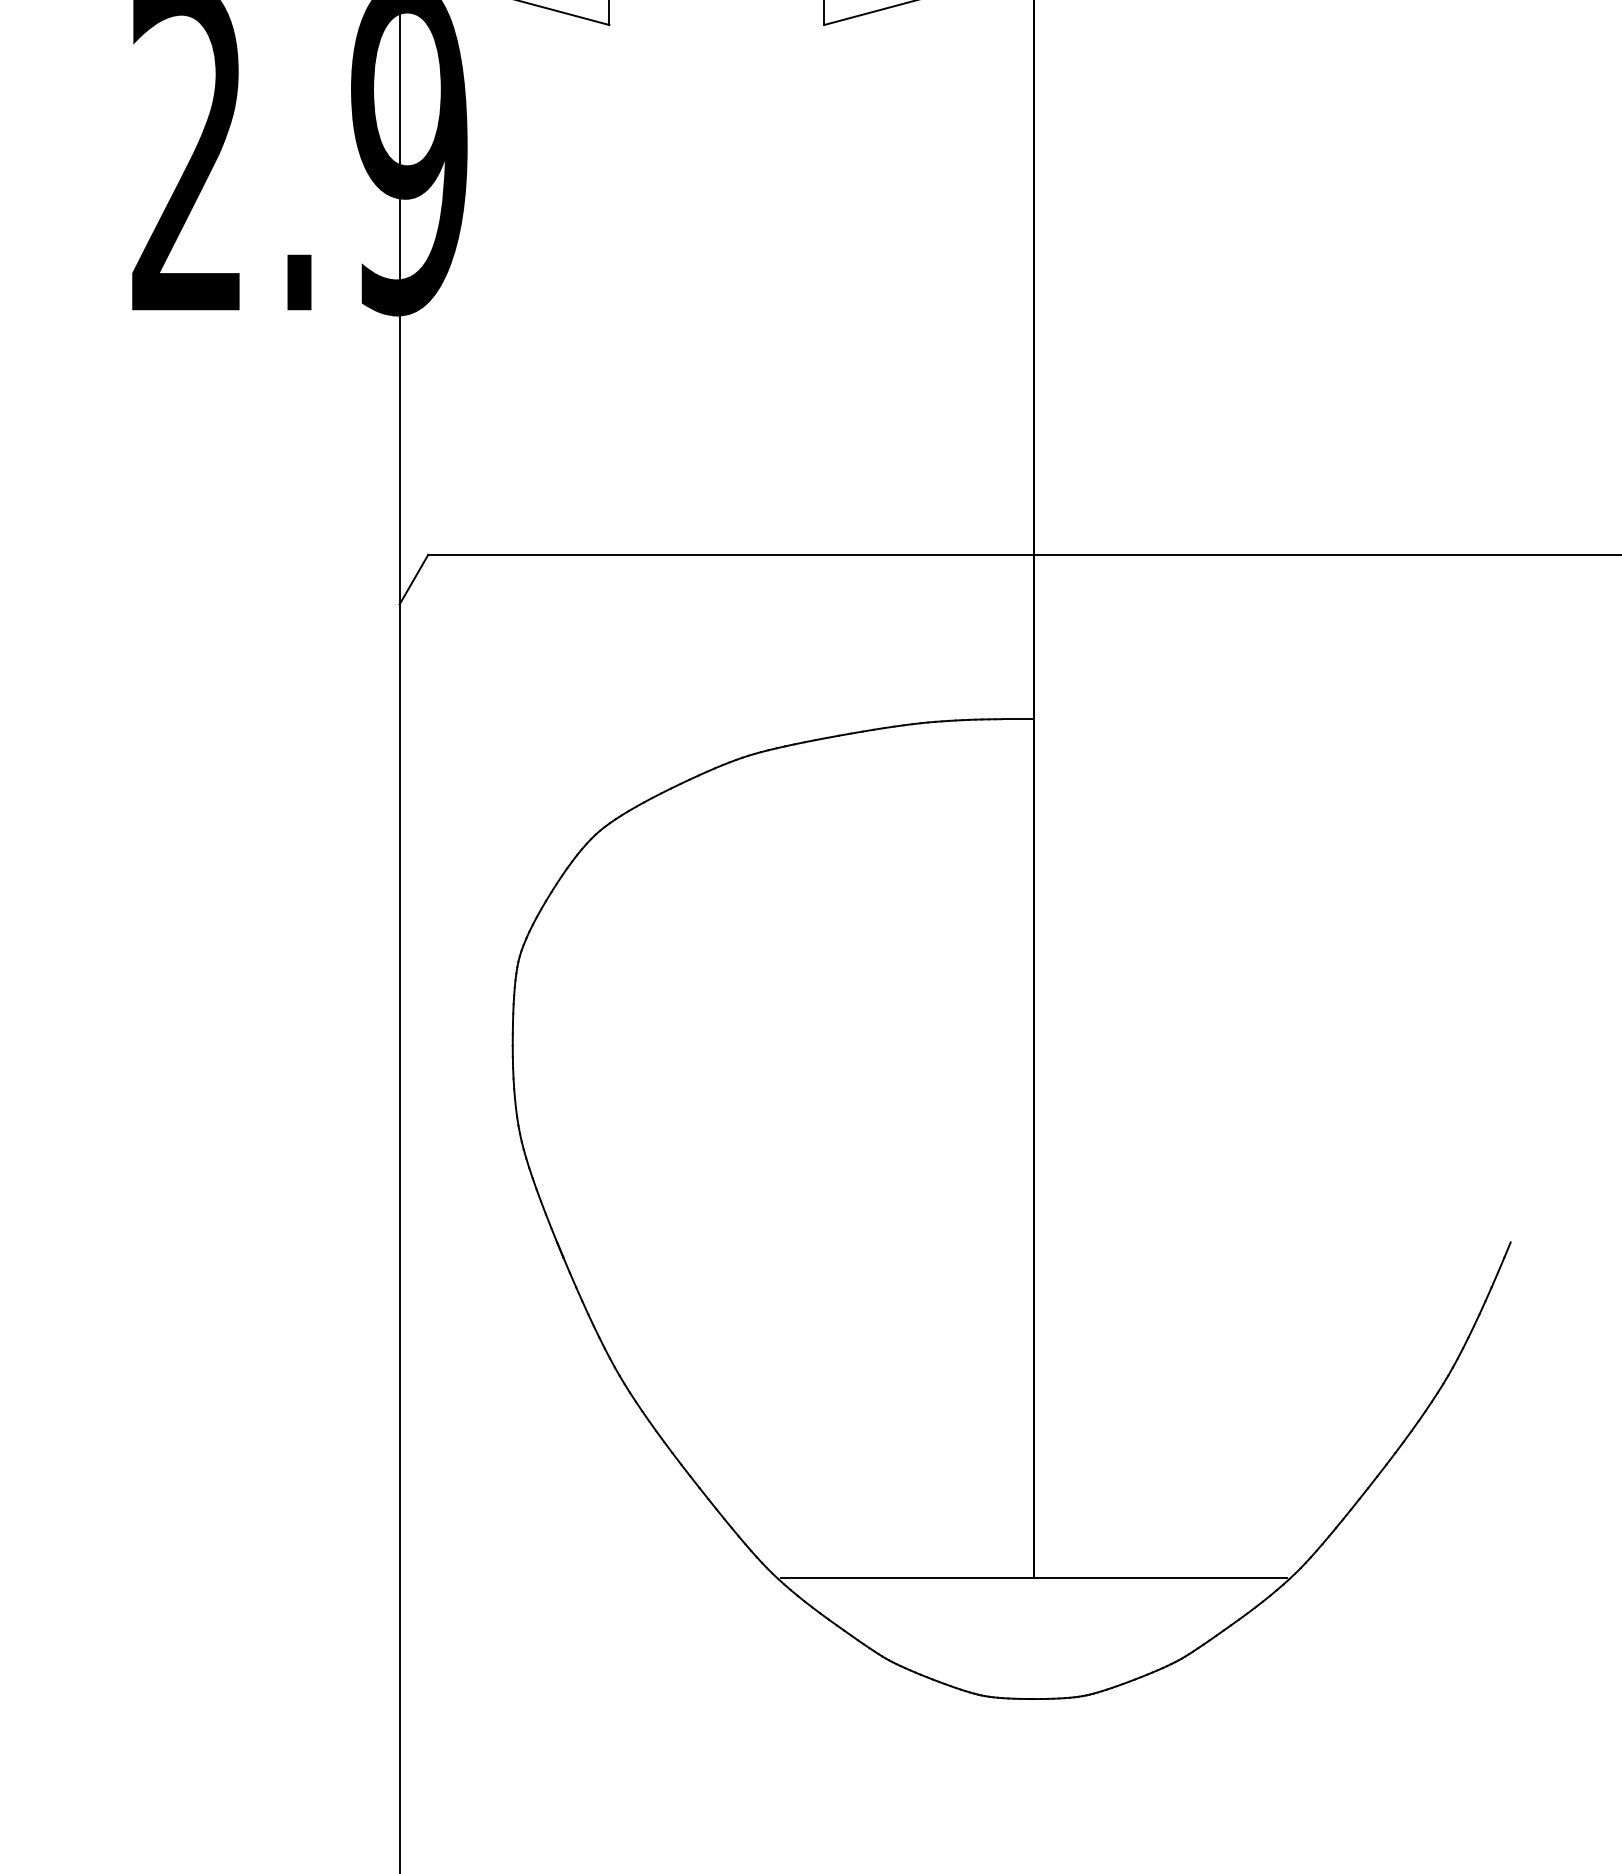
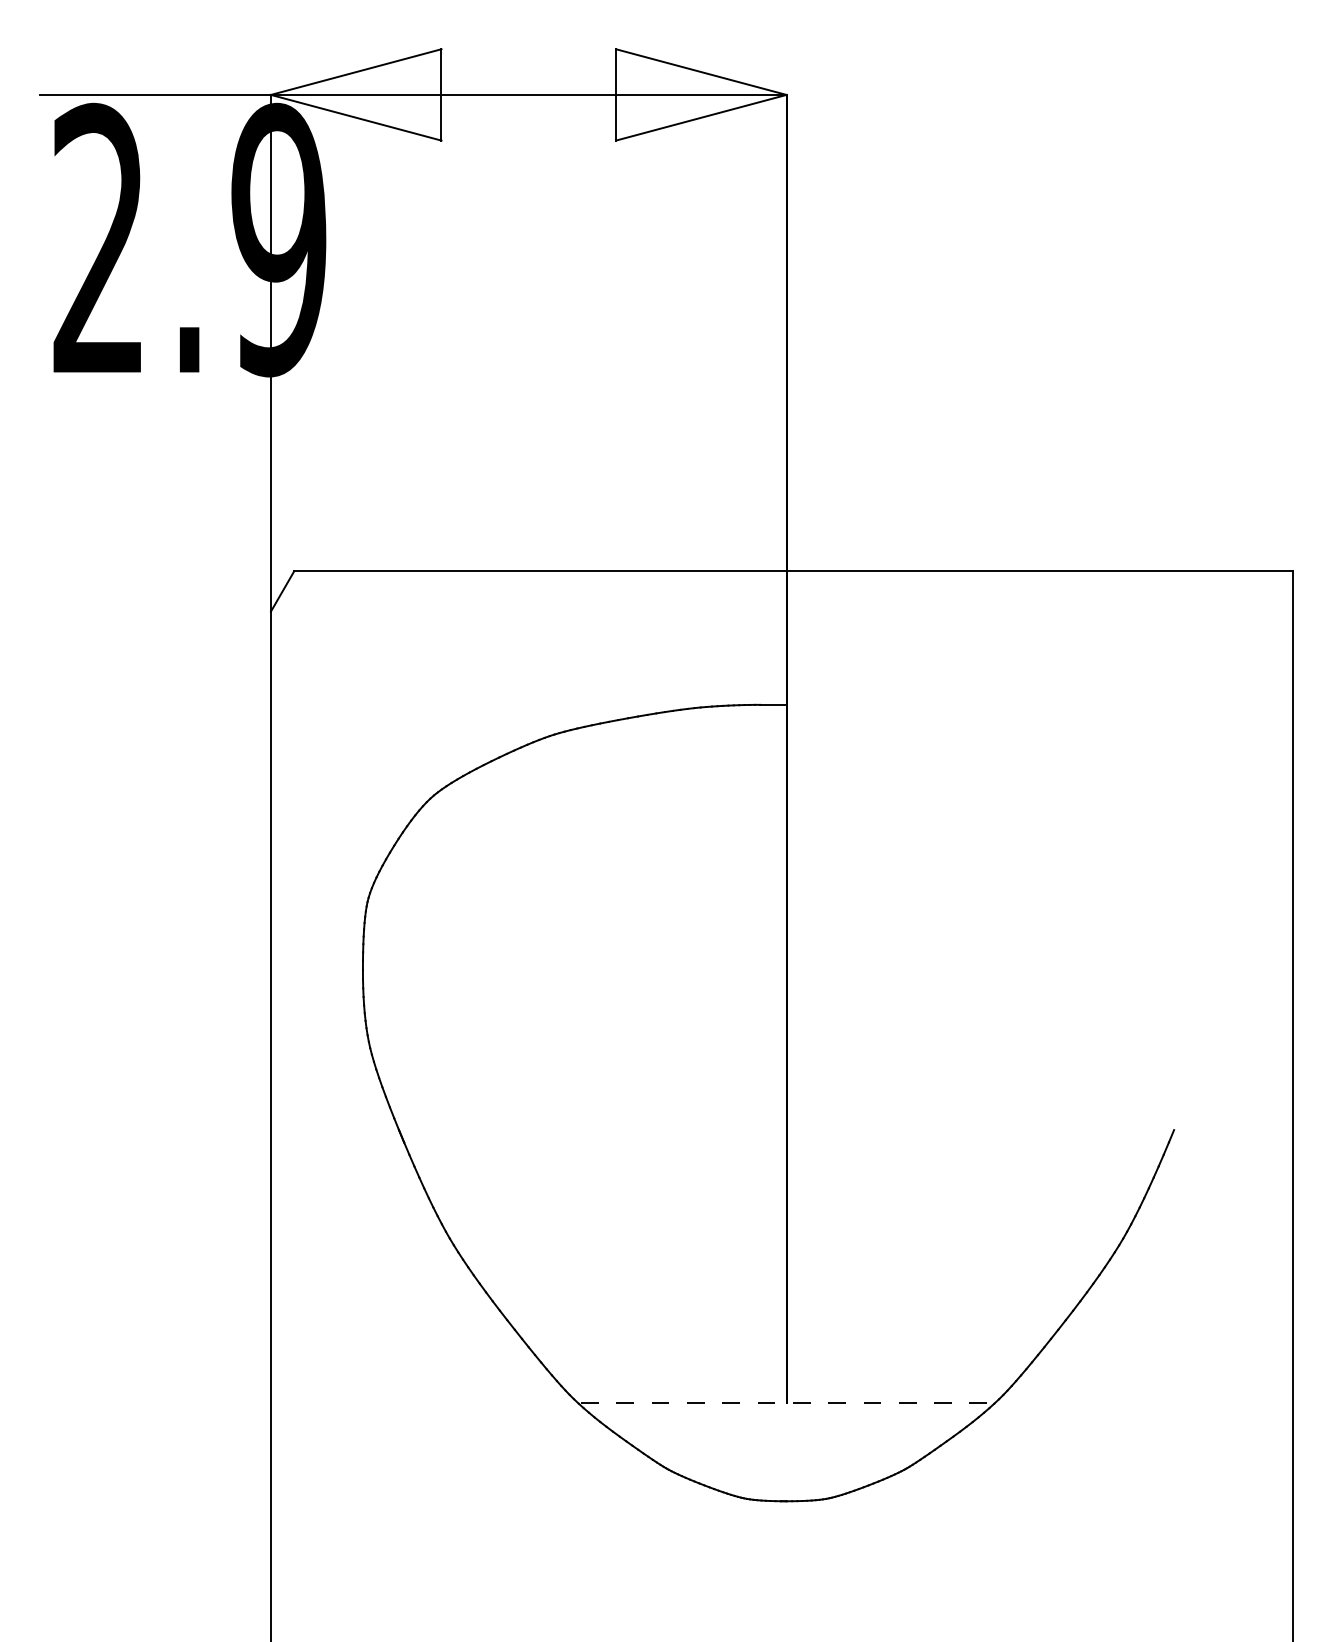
line: (1035, 1578) -> (787, 1403), solid -> dashed

